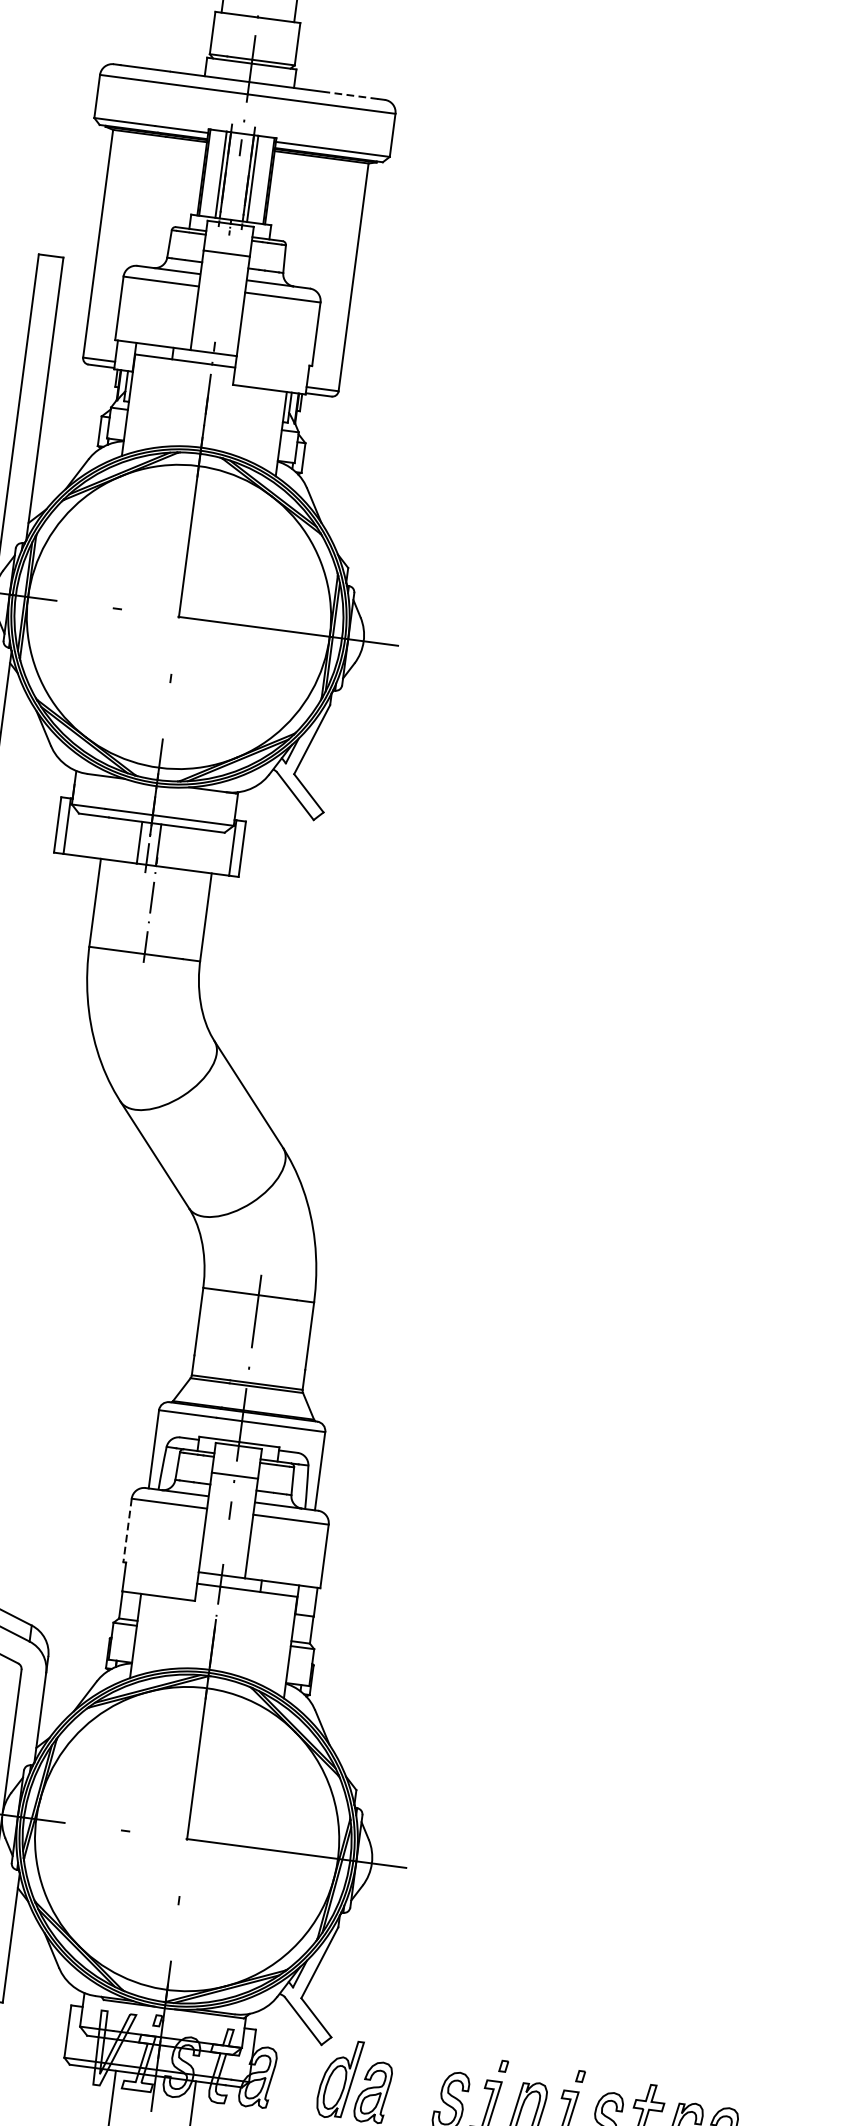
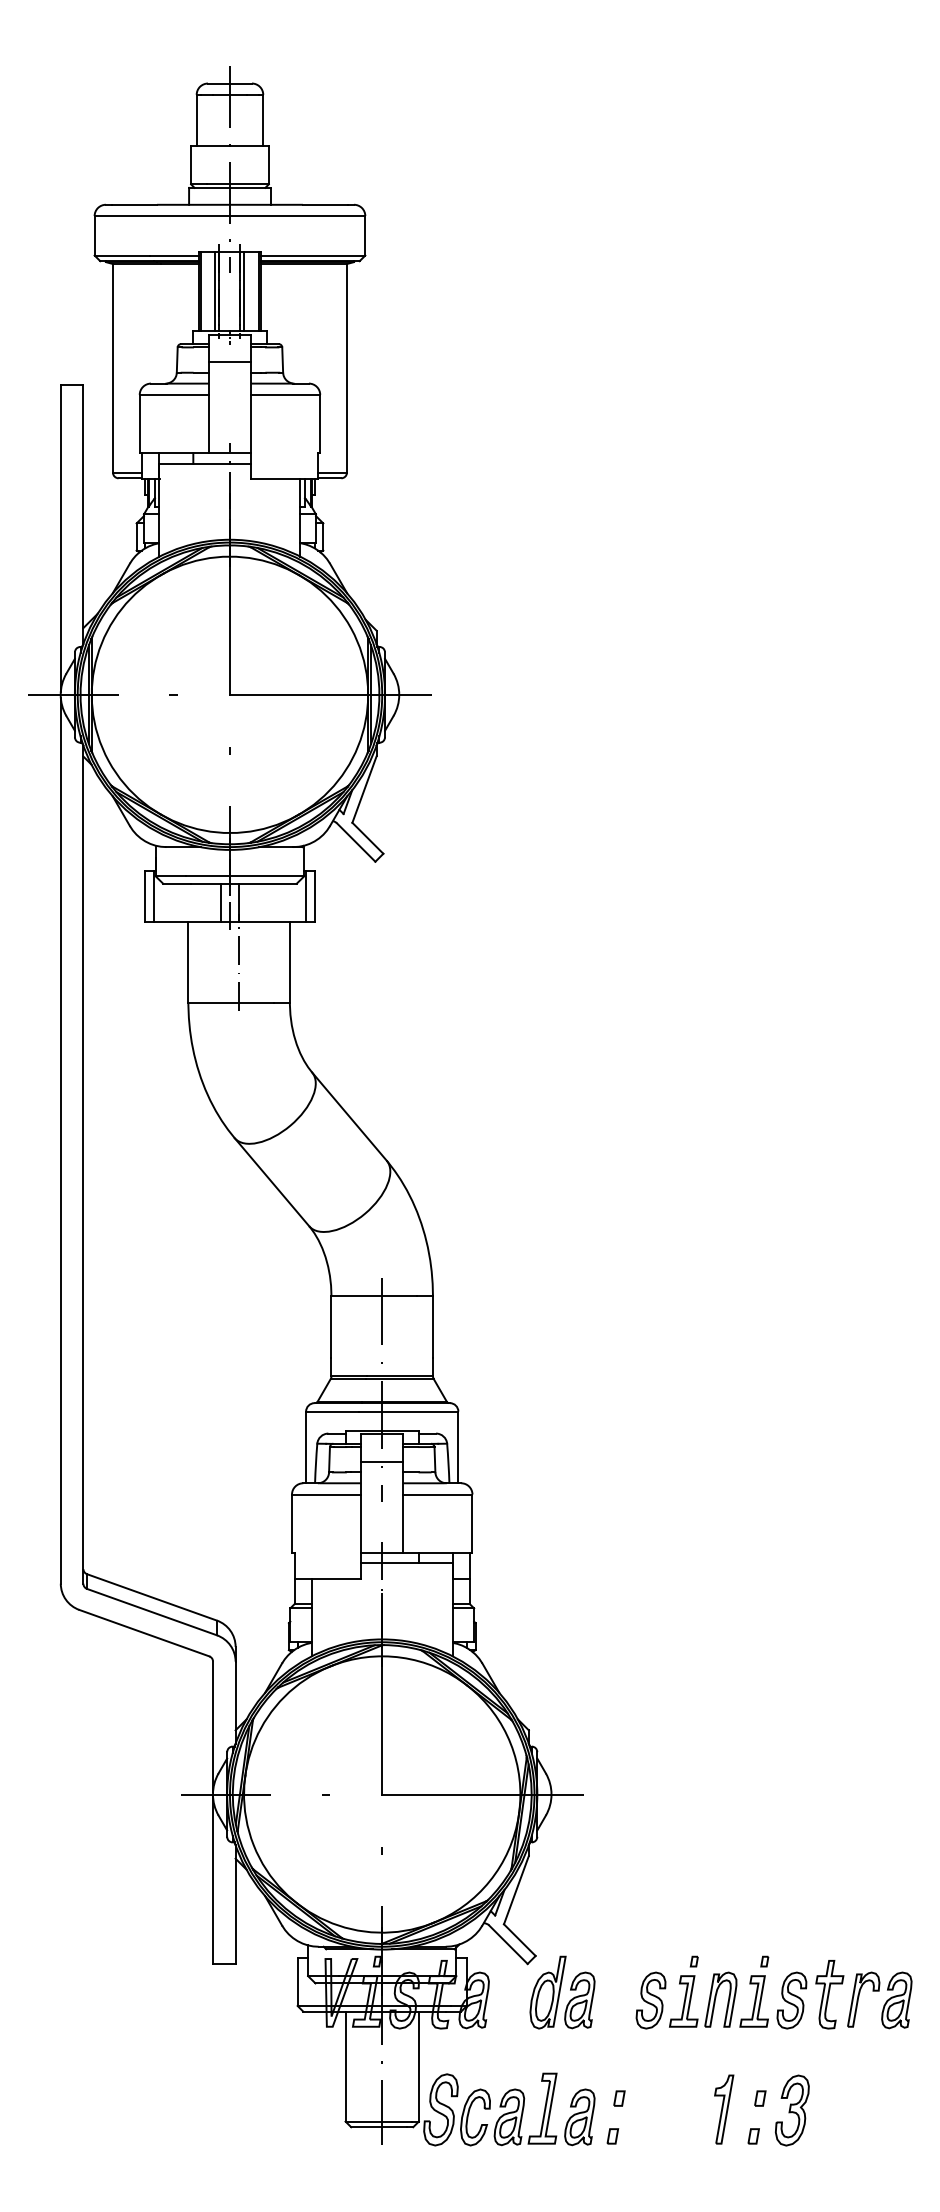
line: (353, 95) -> (325, 204), dashed -> solid
line: (127, 1531) -> (292, 1524), dashed -> solid

